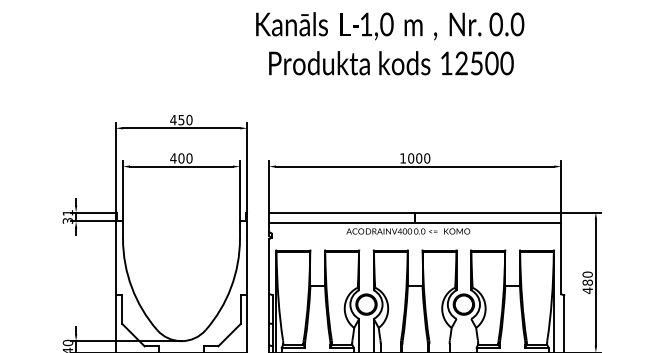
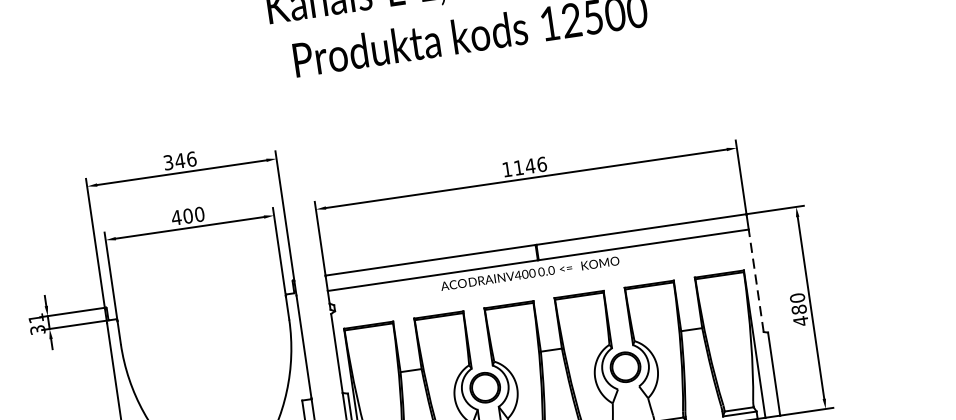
text: (181, 119) -> (179, 160), 450 -> 346
text: (419, 158) -> (530, 166), 1000 -> 1146
line: (561, 258) -> (756, 280), solid -> dashed

